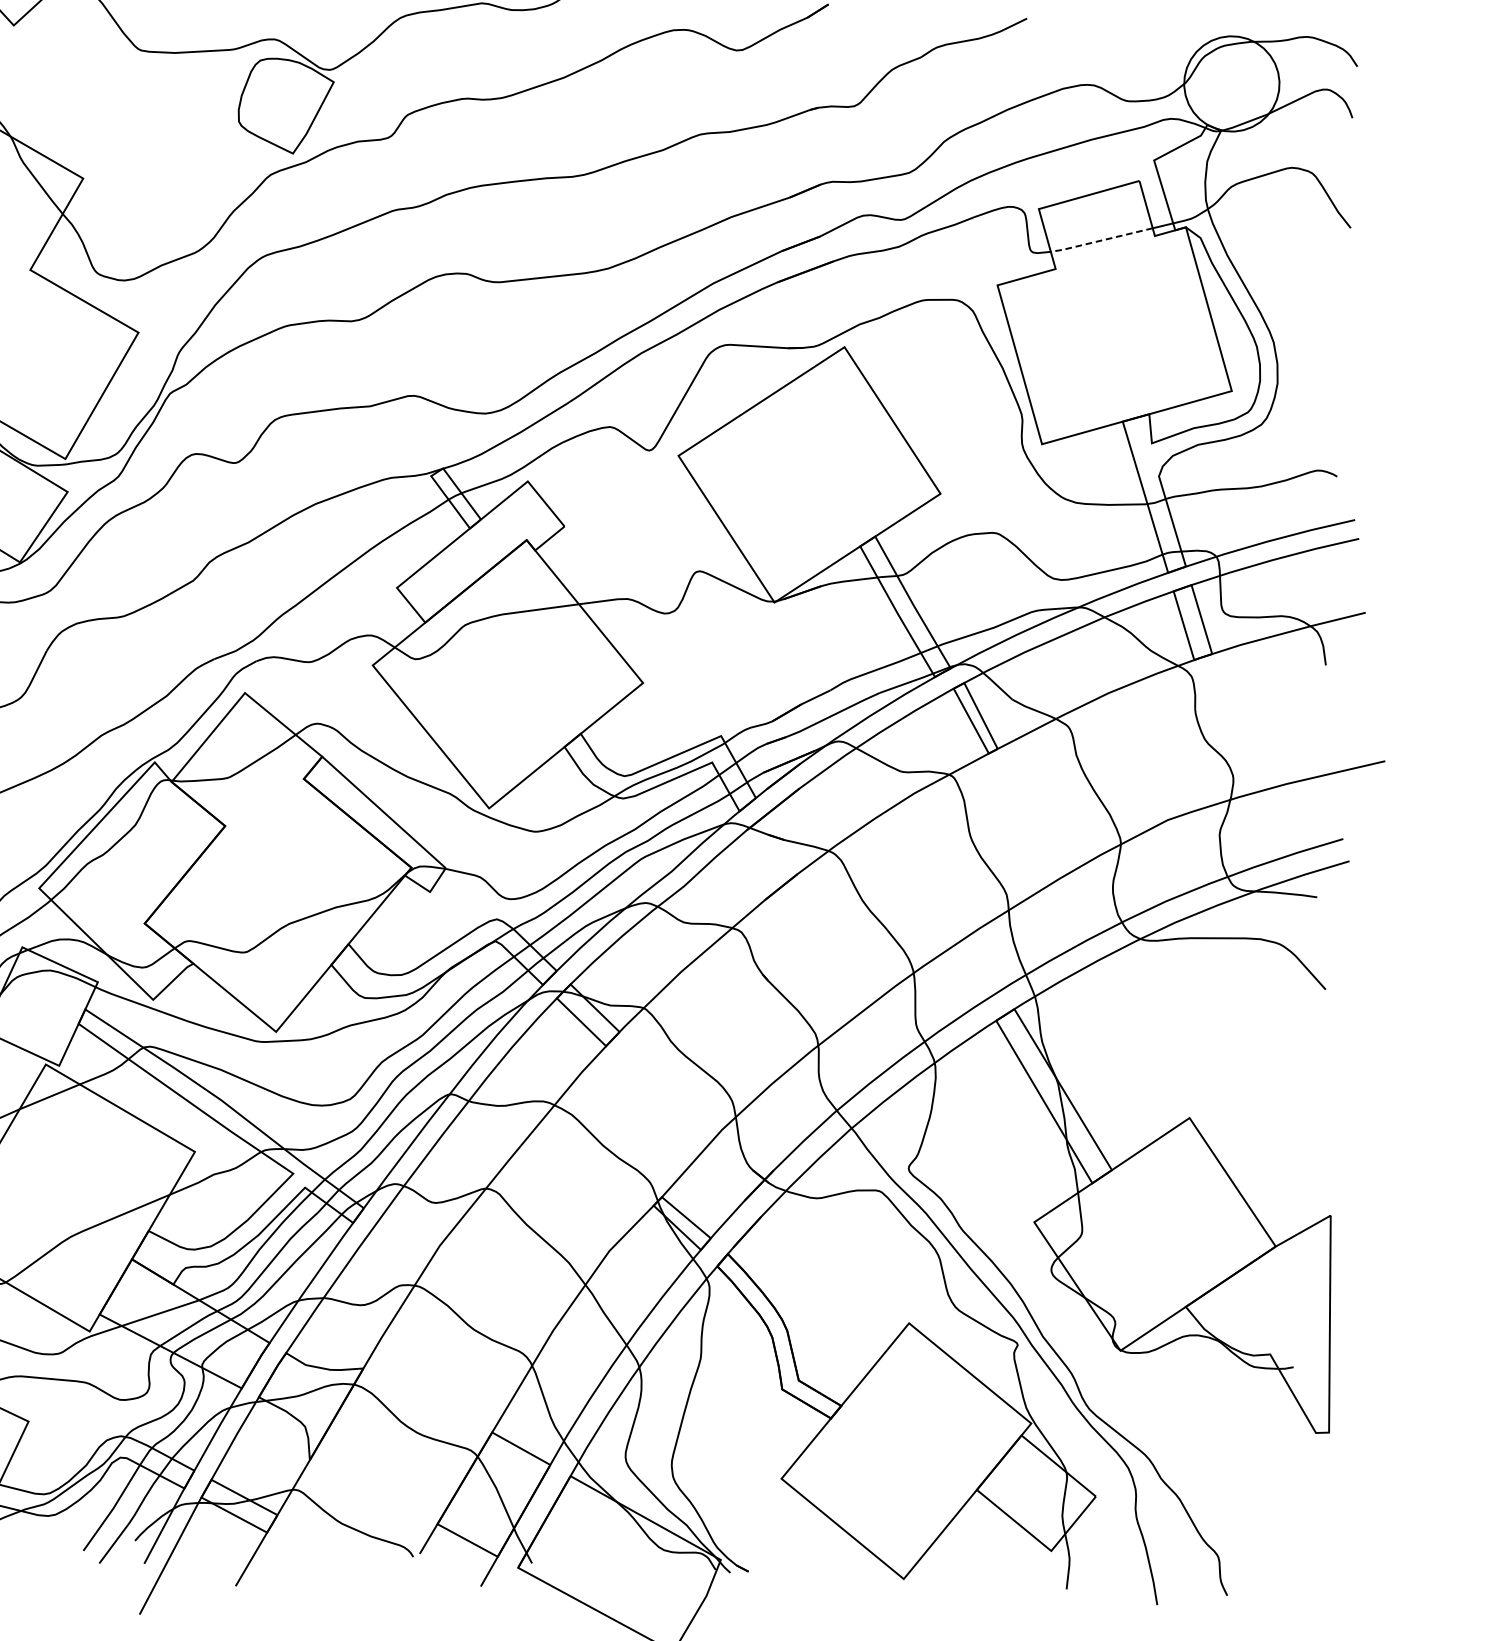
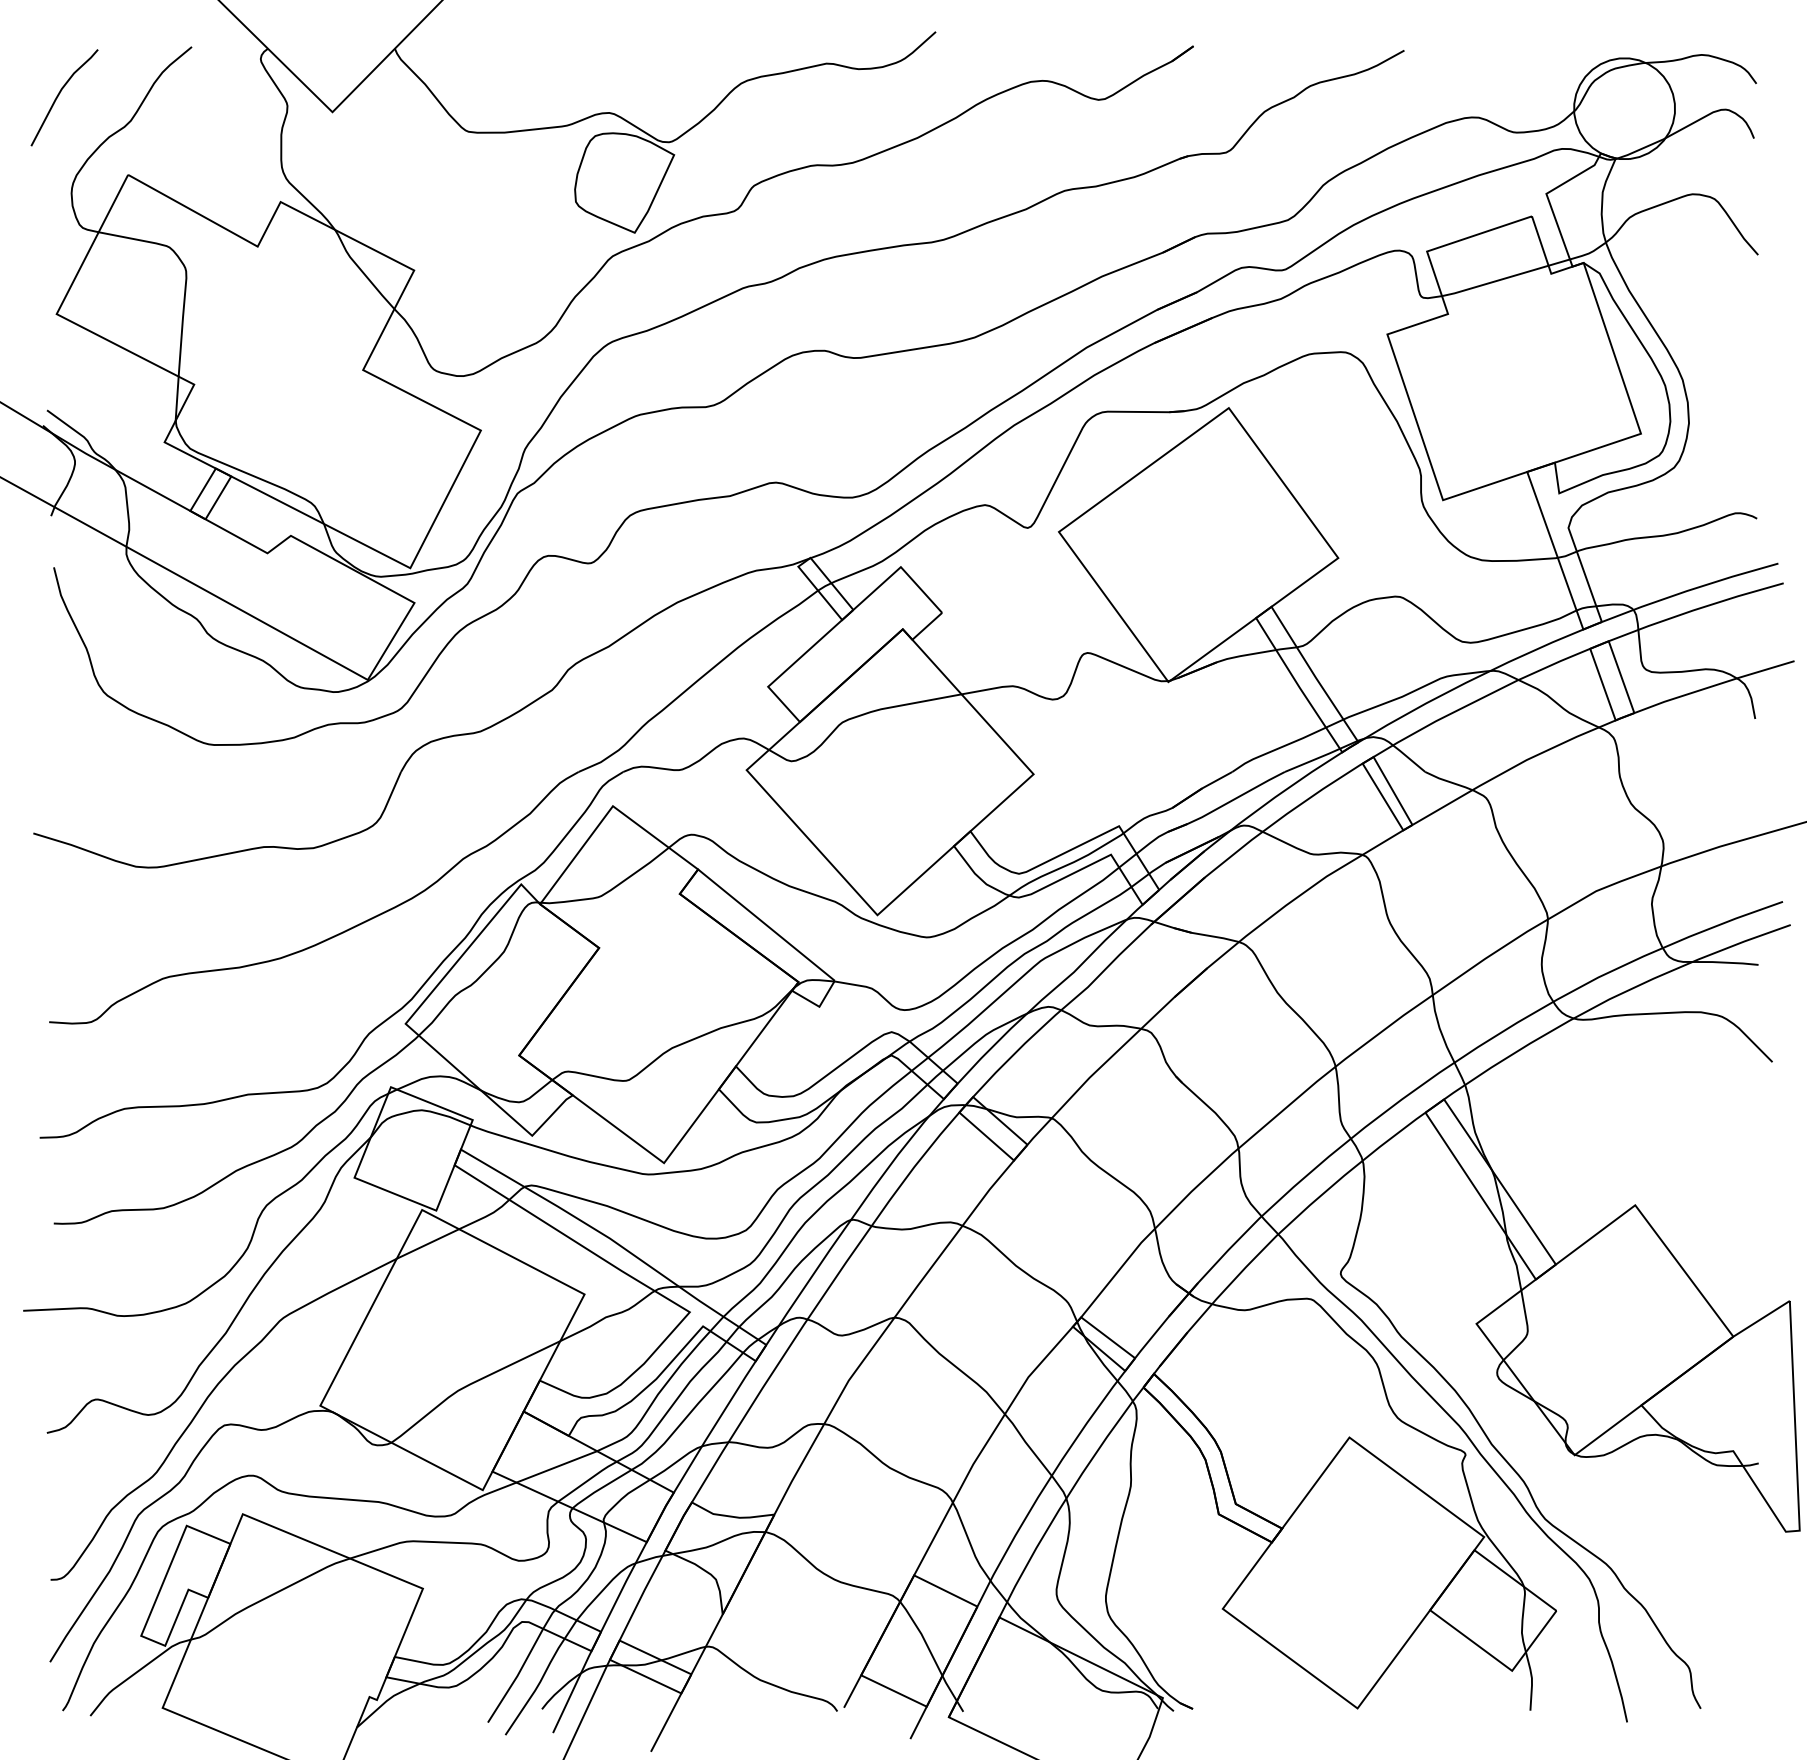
line: (1101, 240) -> (1494, 281), dashed -> solid

